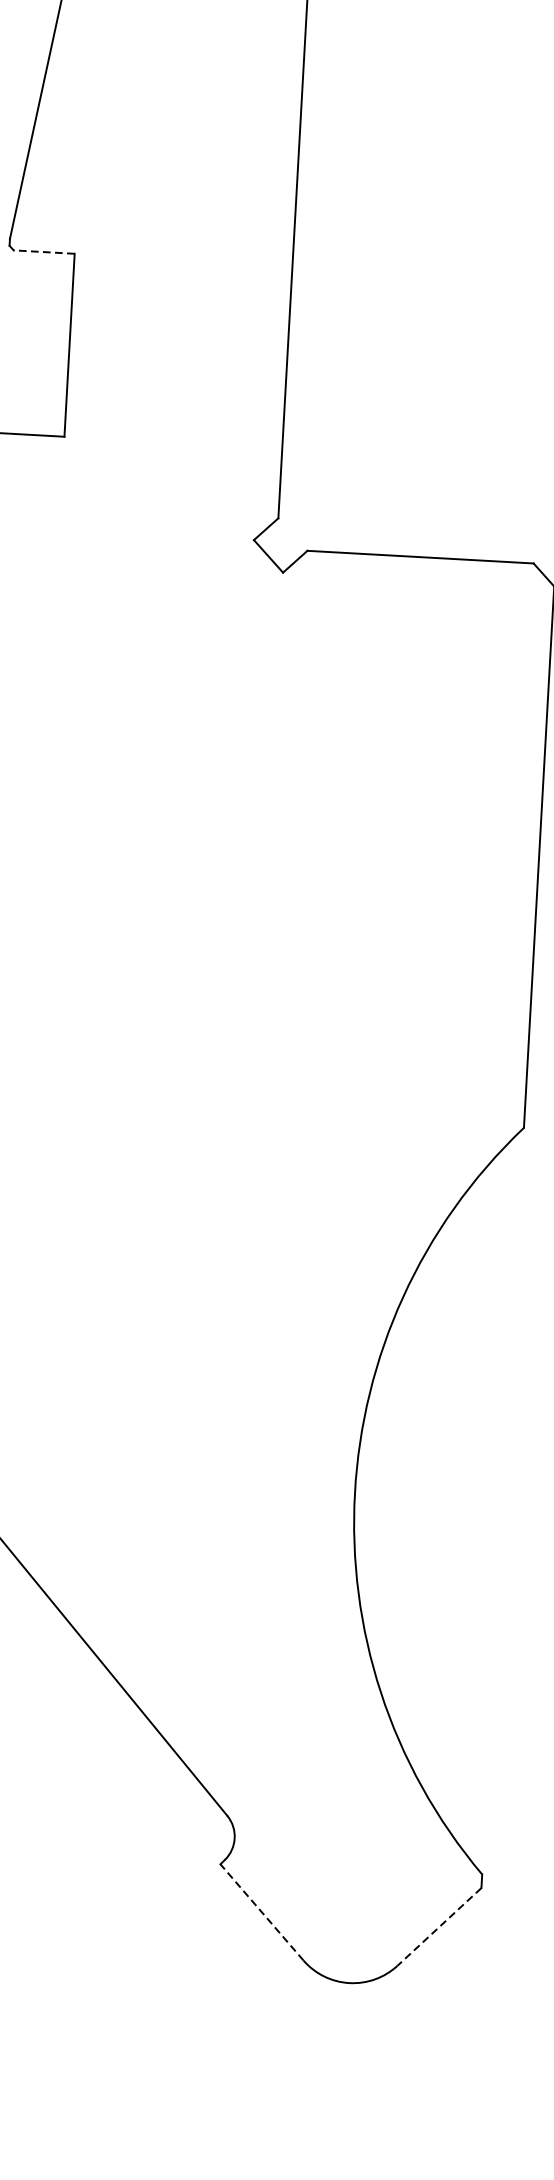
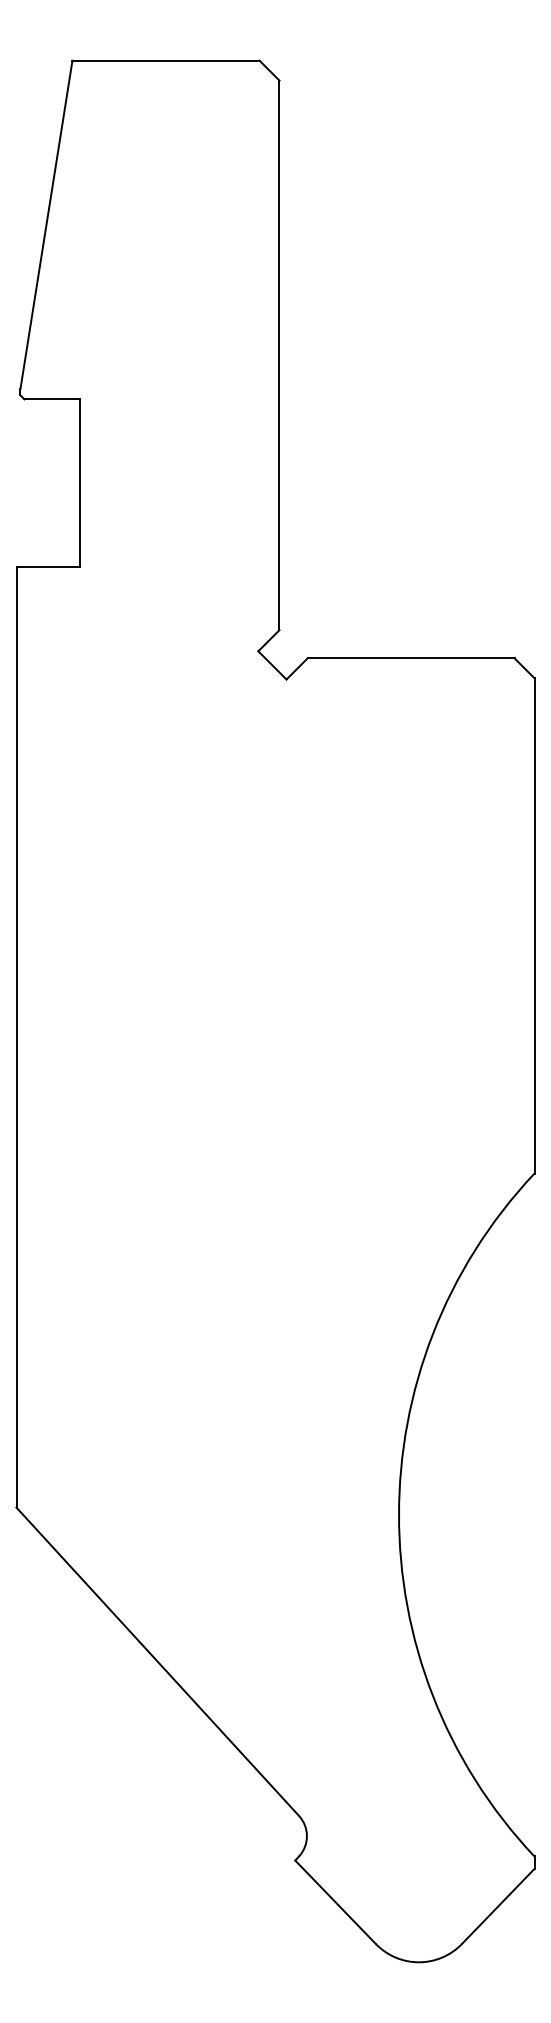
line: (44, 252) -> (52, 399), dashed -> solid
line: (261, 1911) -> (335, 1901), dashed -> solid
line: (438, 1926) -> (497, 1906), dashed -> solid

